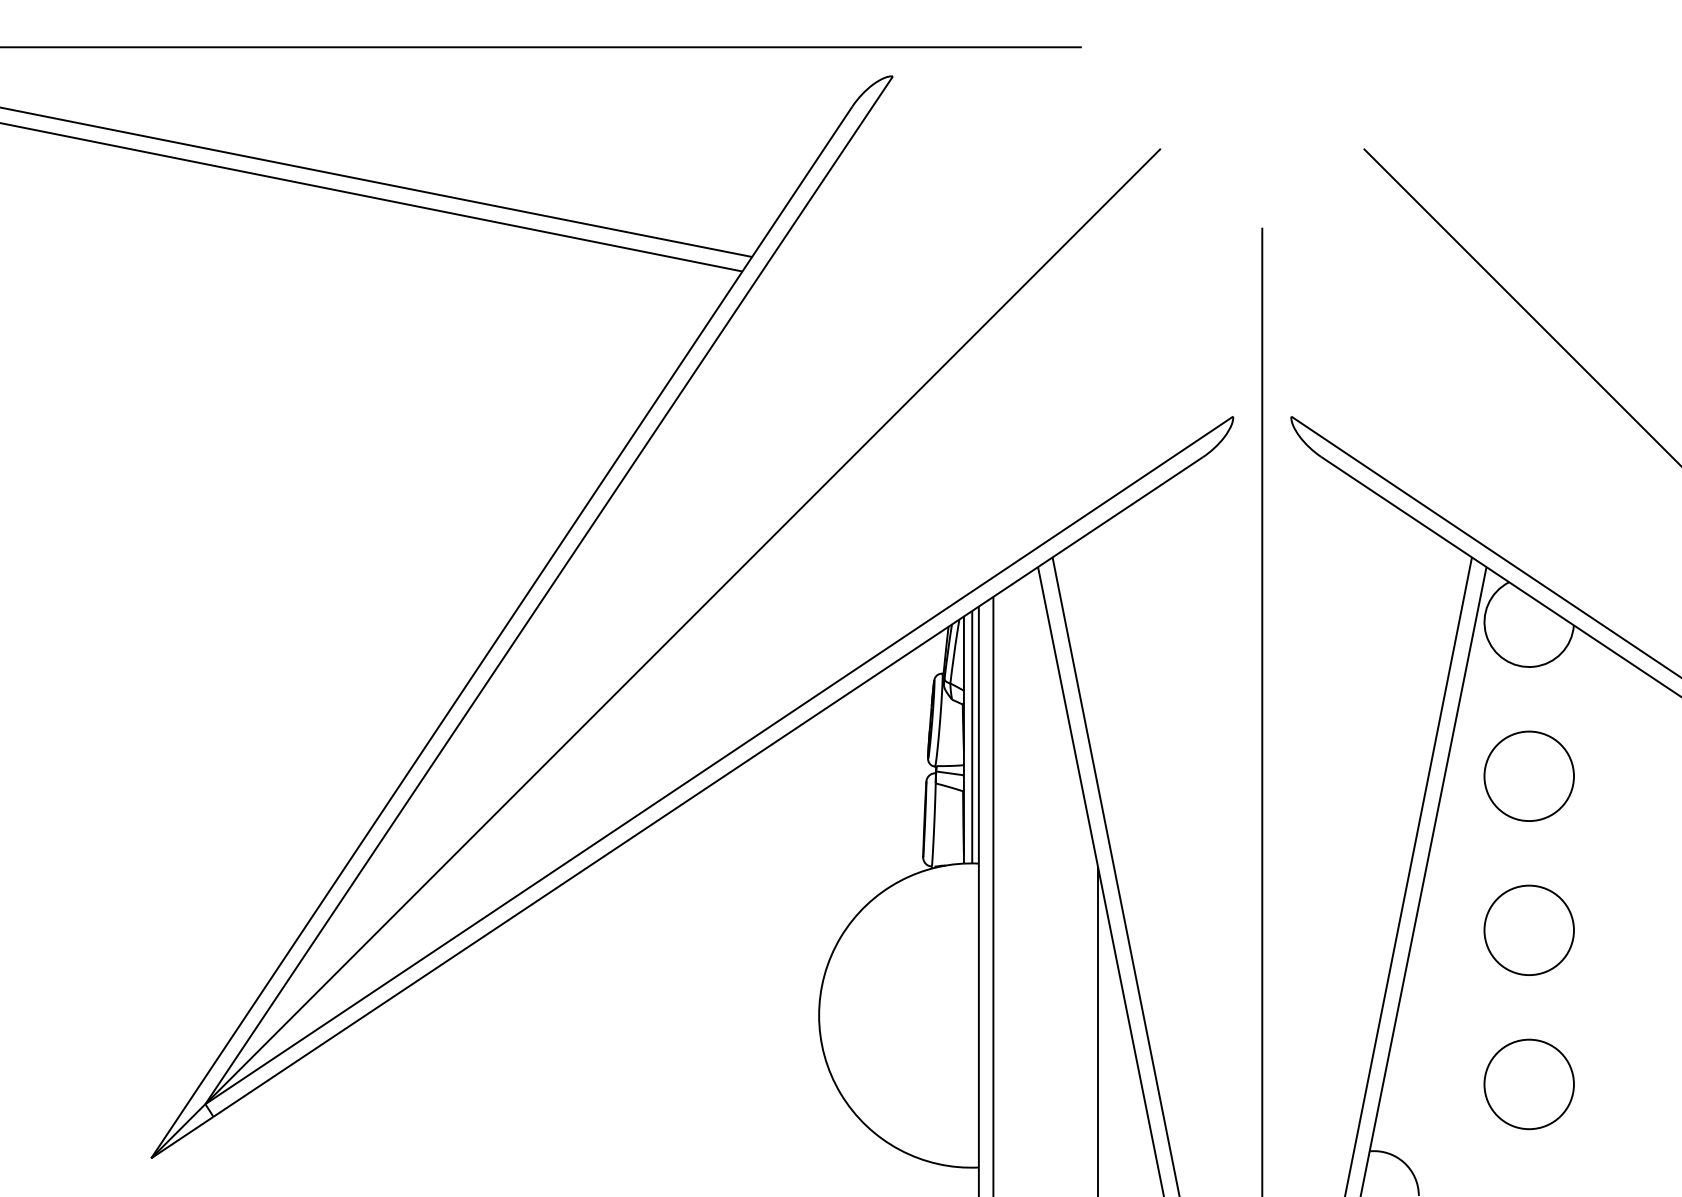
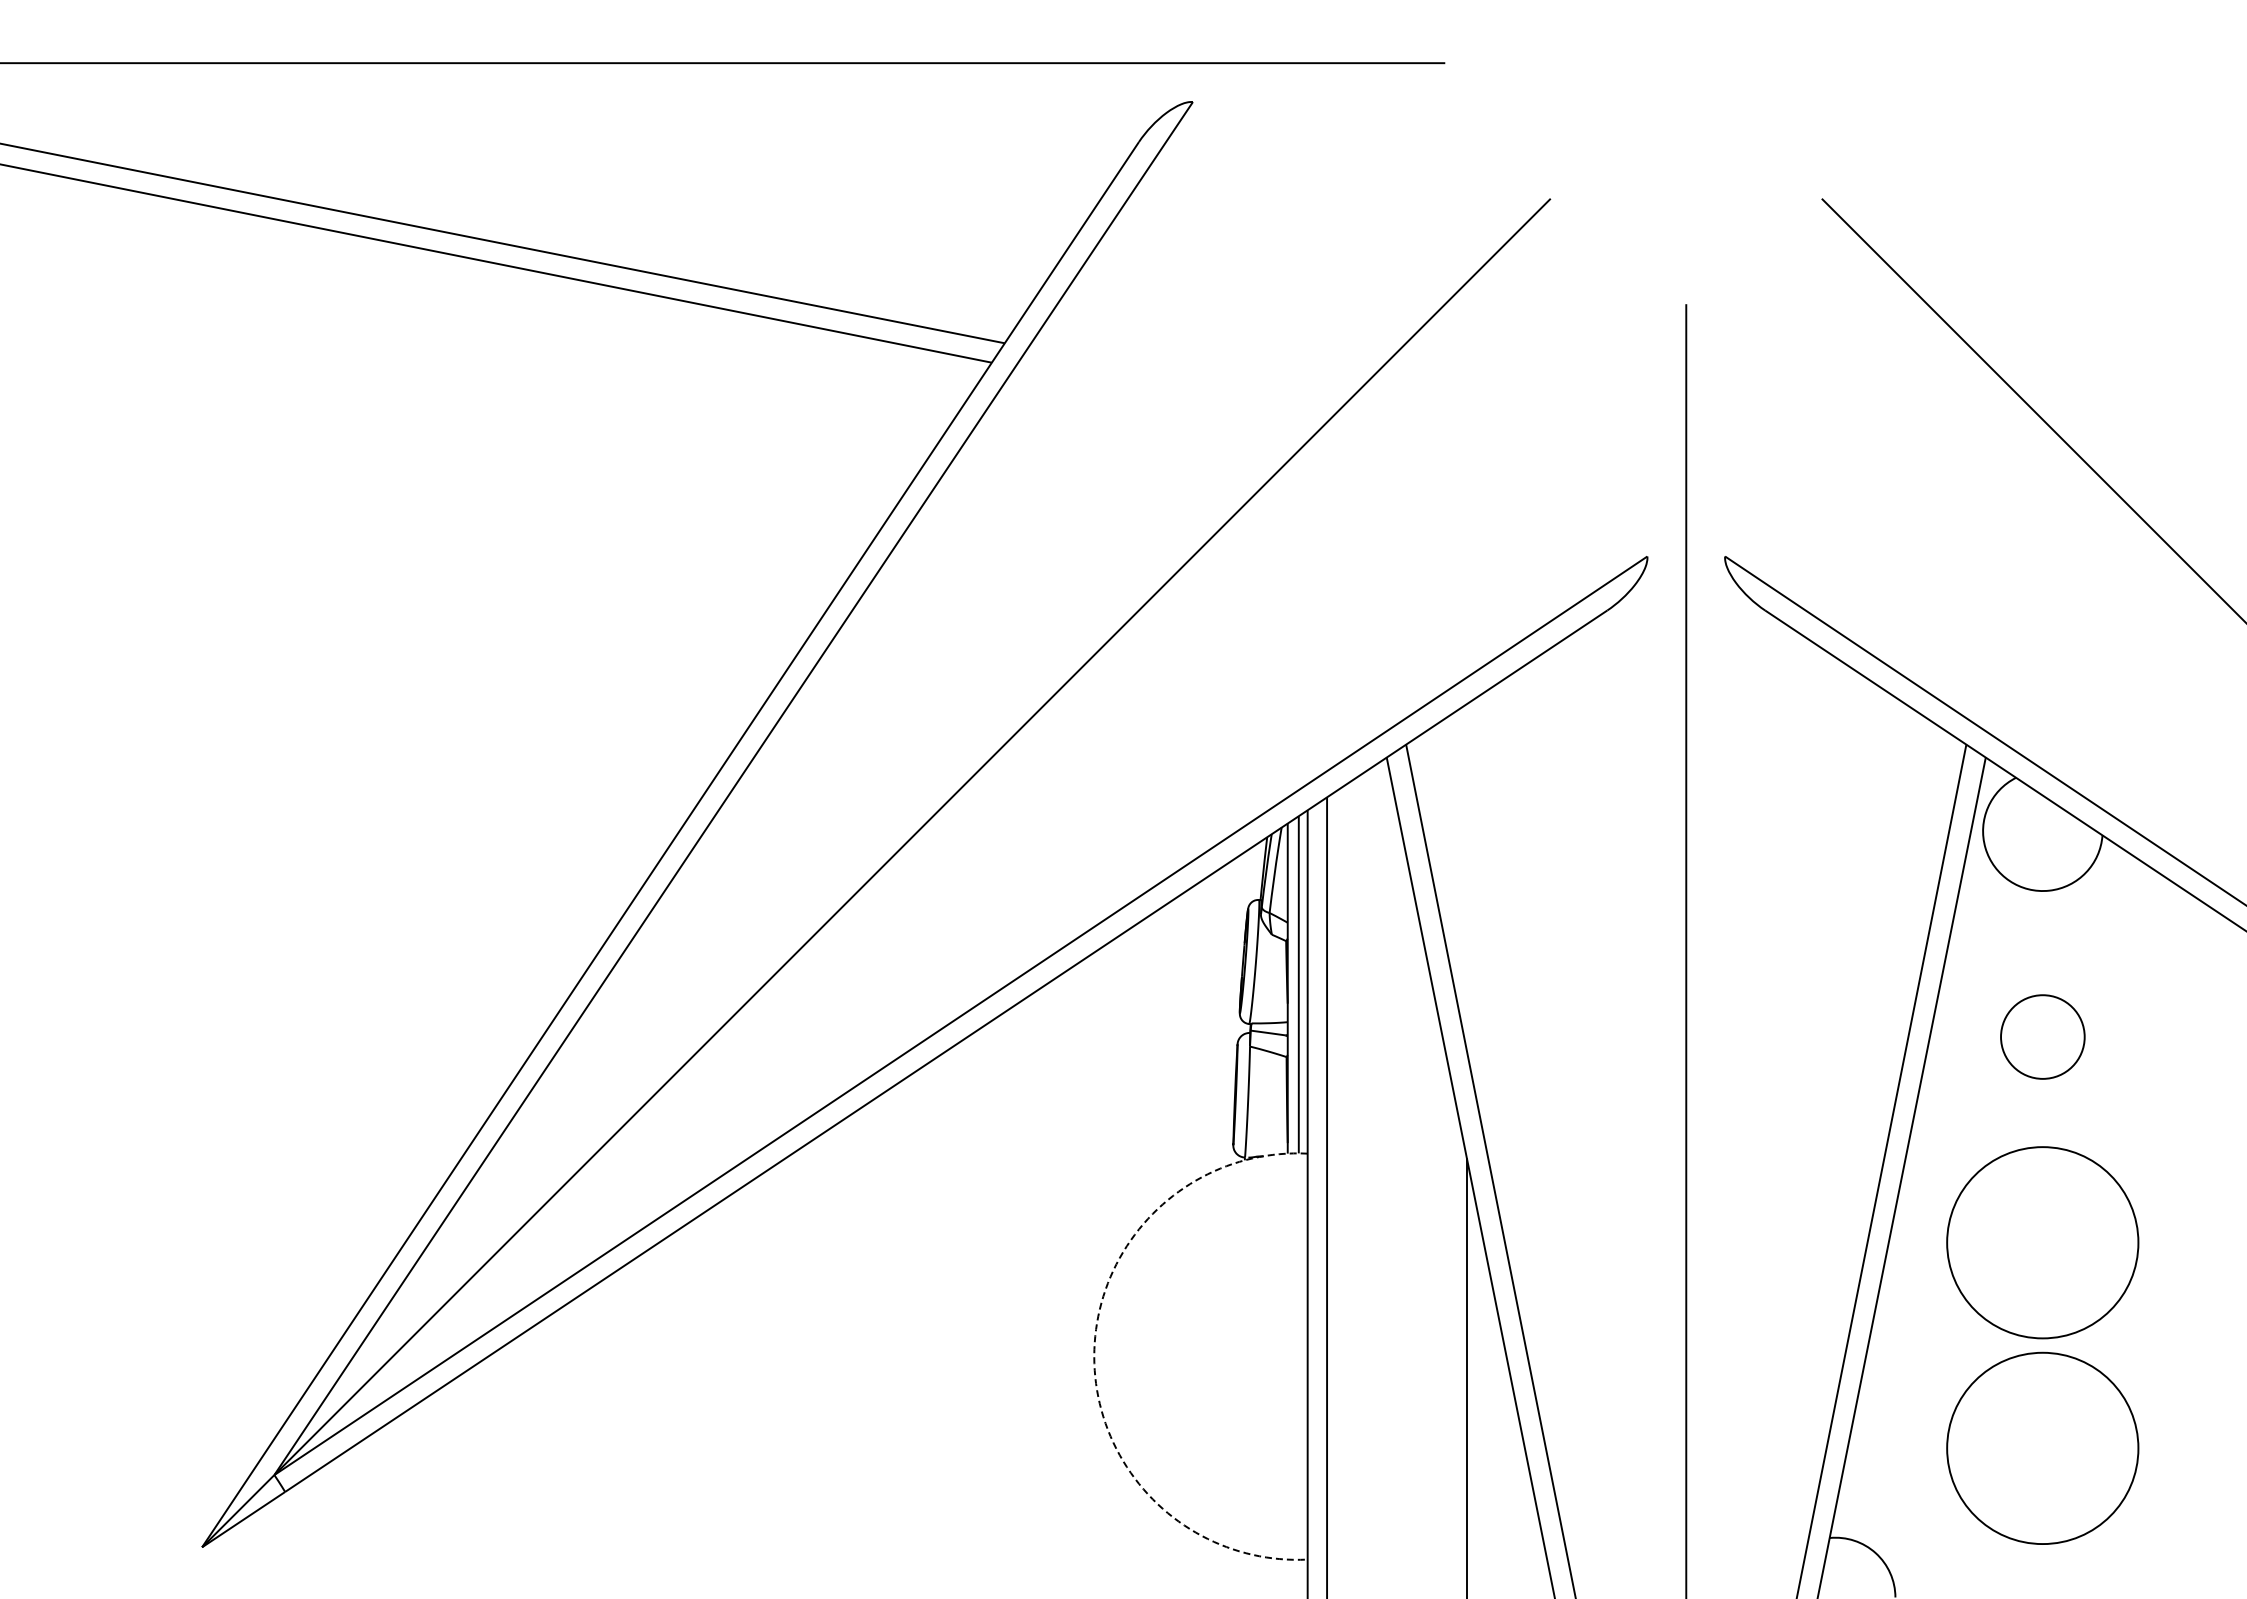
circle: (1528, 775) -> (2042, 1036), size x0.7
circle: (1528, 930) -> (2042, 1242), size x1.6
arc: (819, 1015) -> (1094, 1356), solid -> dashed
circle: (1528, 1084) -> (2042, 1448), size x1.6

